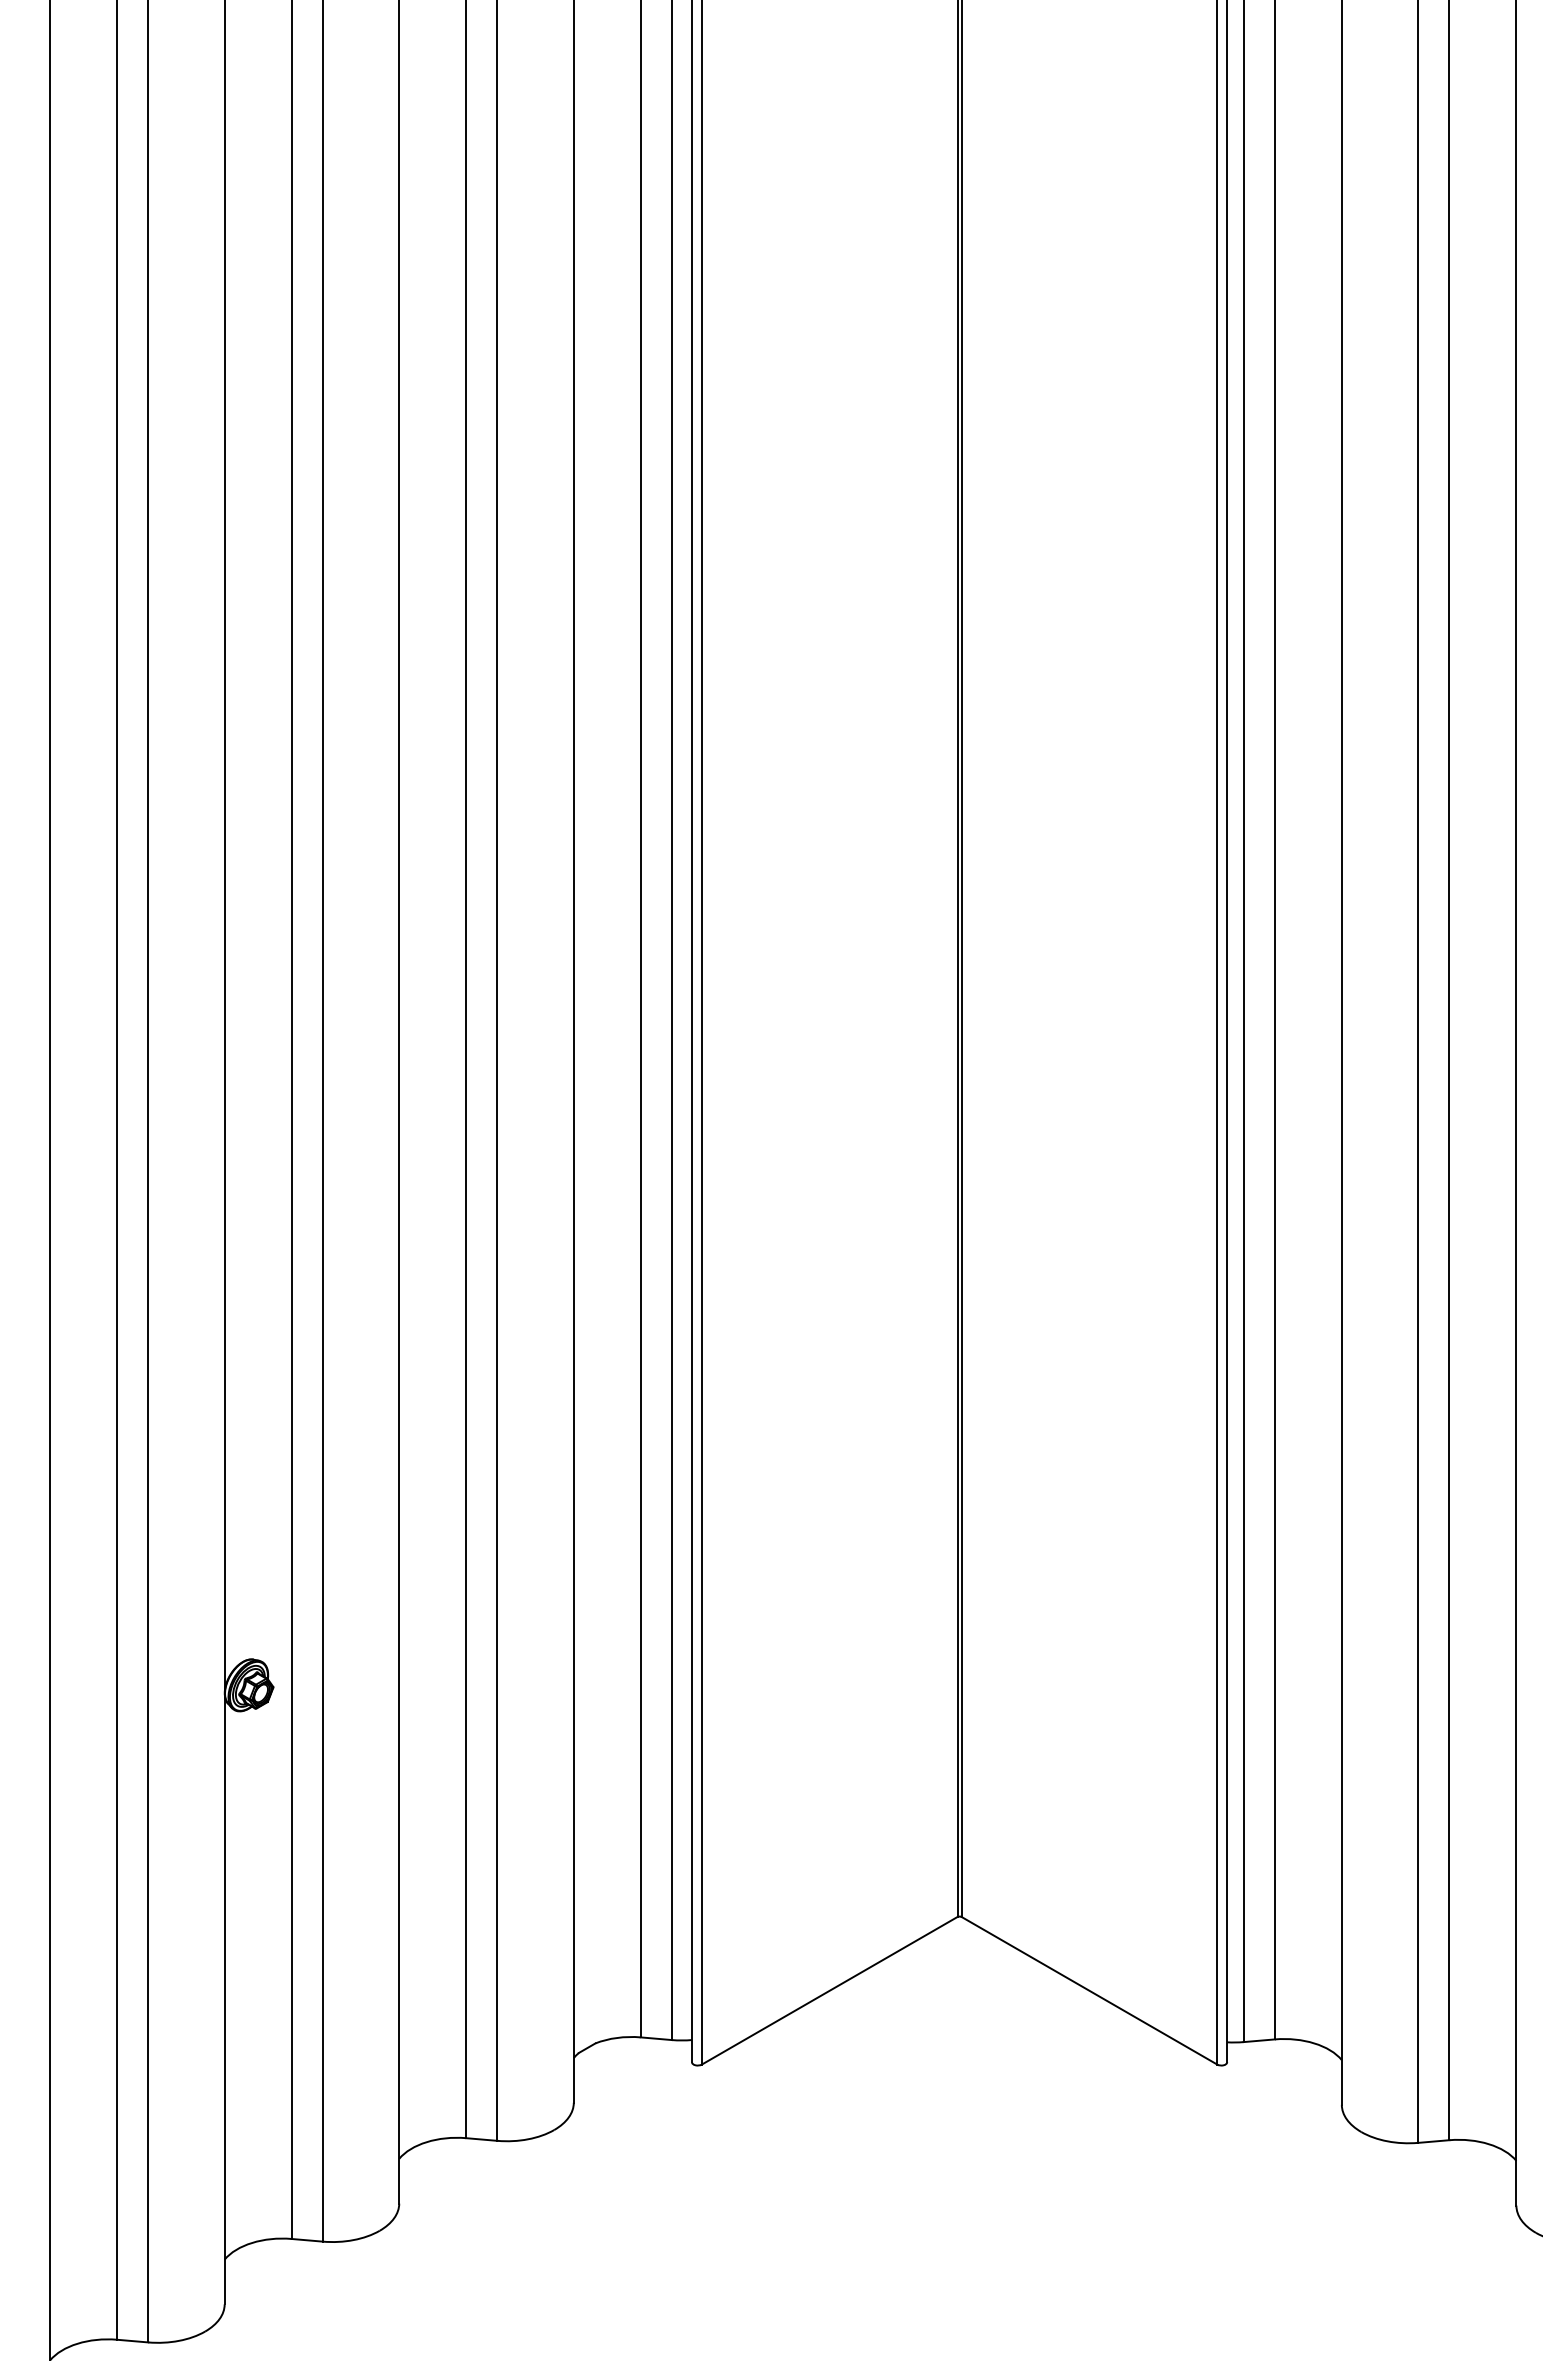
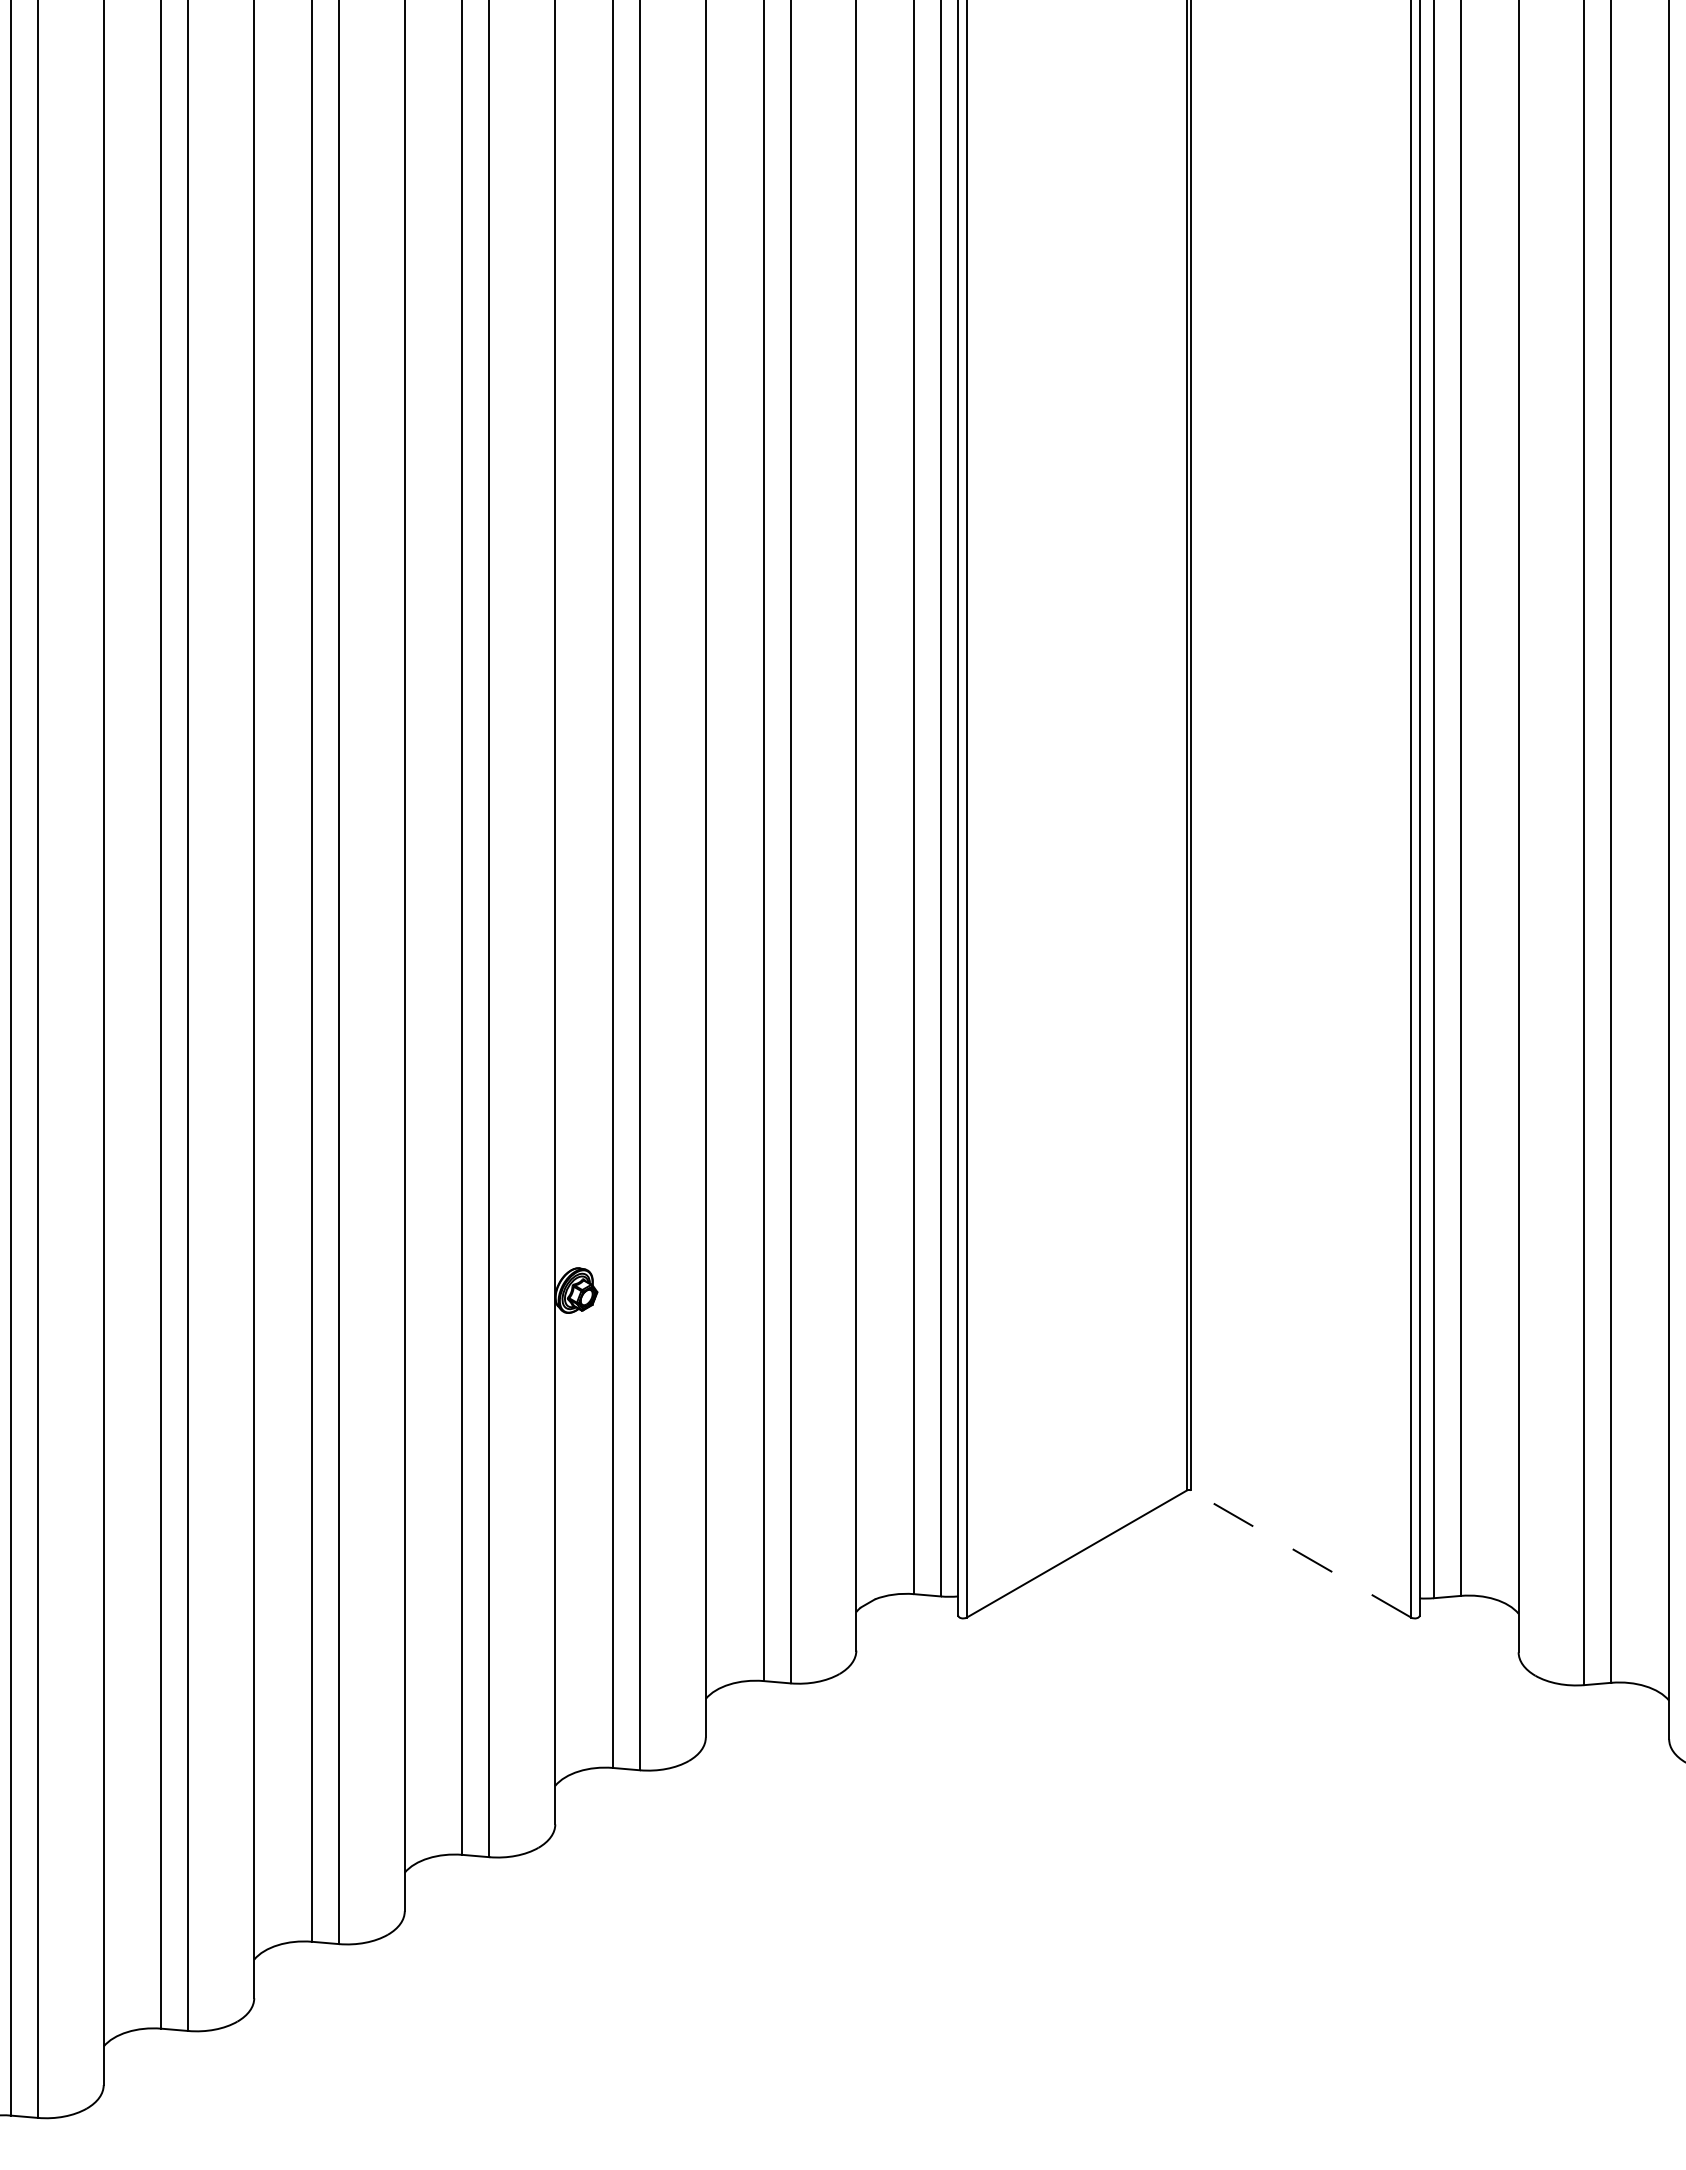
line: (1088, 1990) -> (1300, 1553), solid -> dashed

